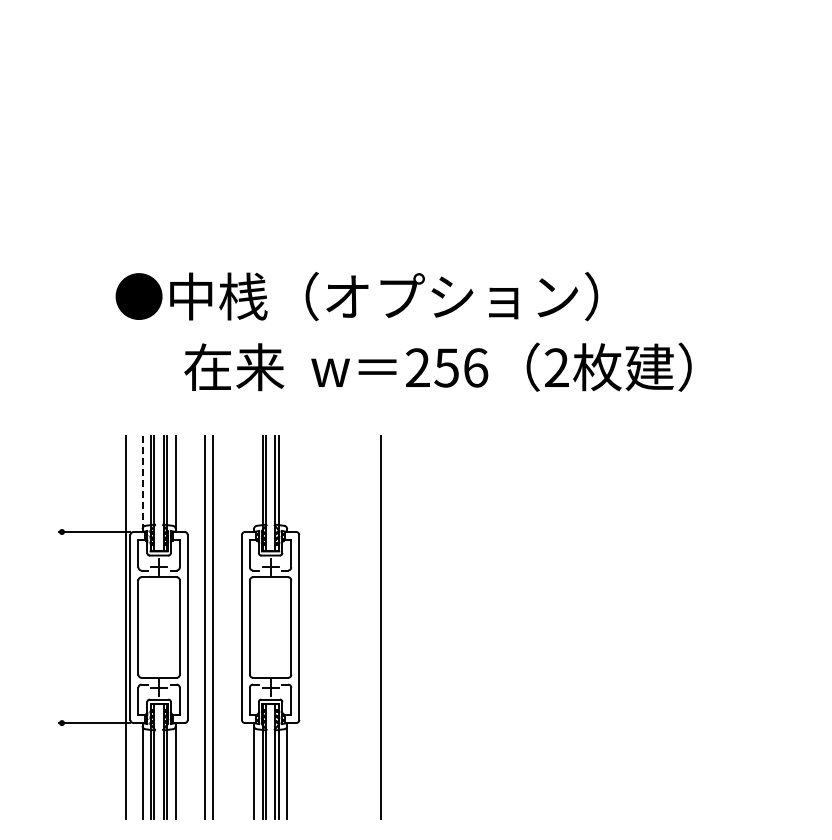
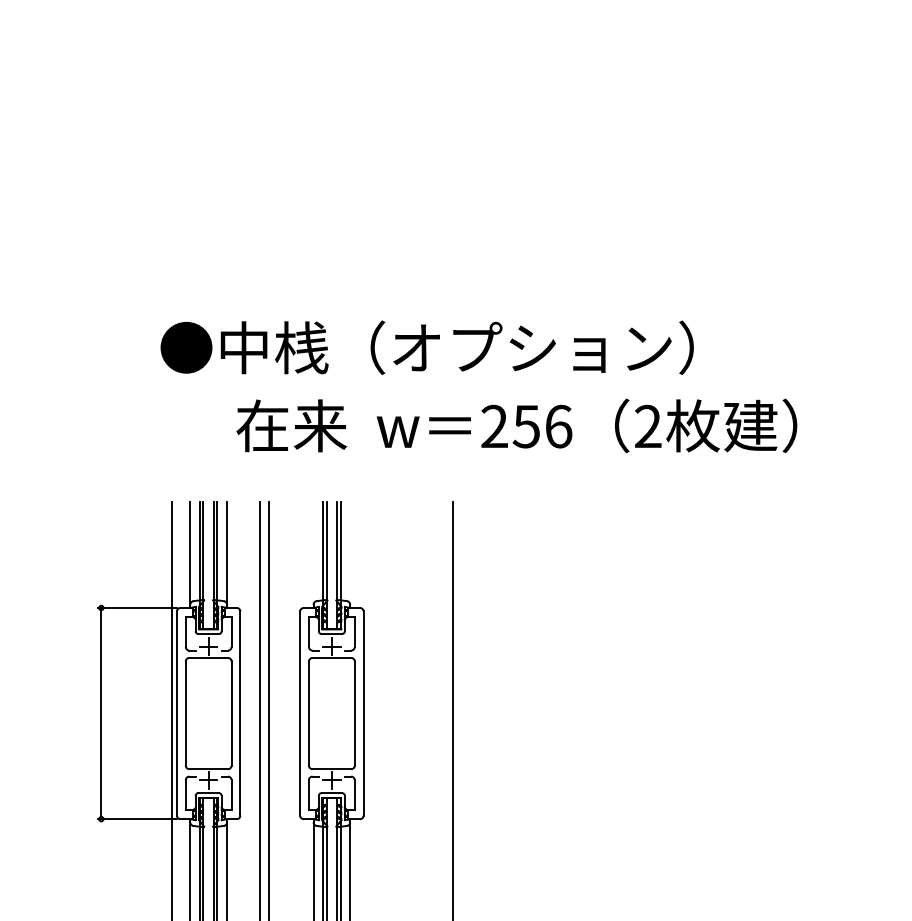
line: (142, 483) -> (190, 554), dashed -> solid
line: (62, 627) -> (101, 713), added

